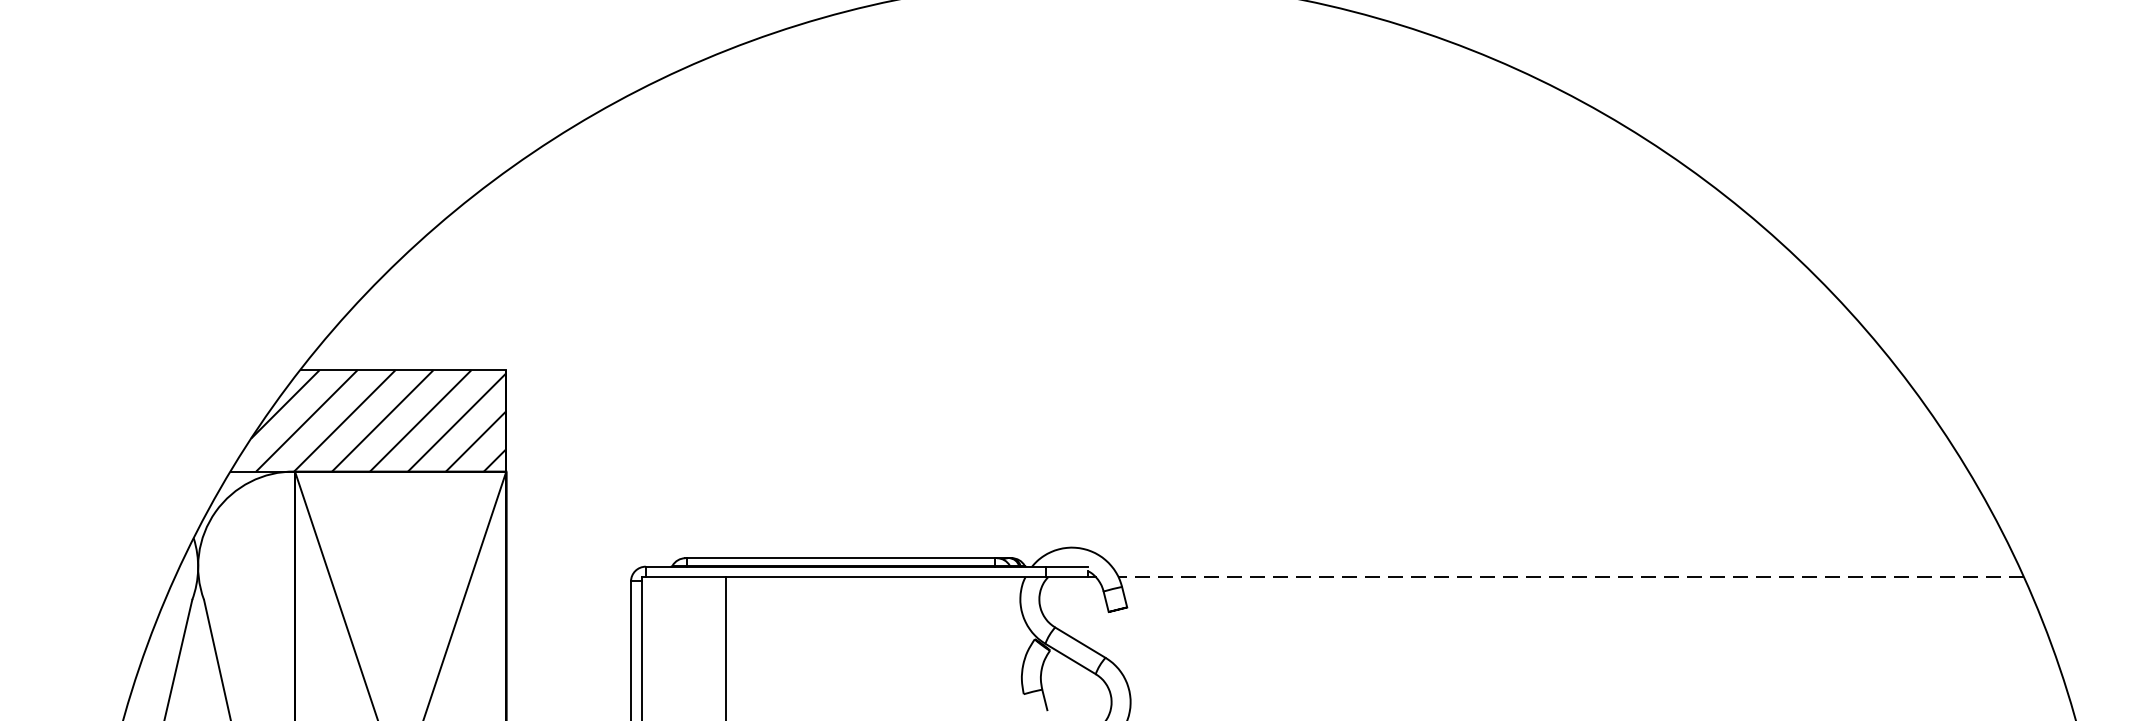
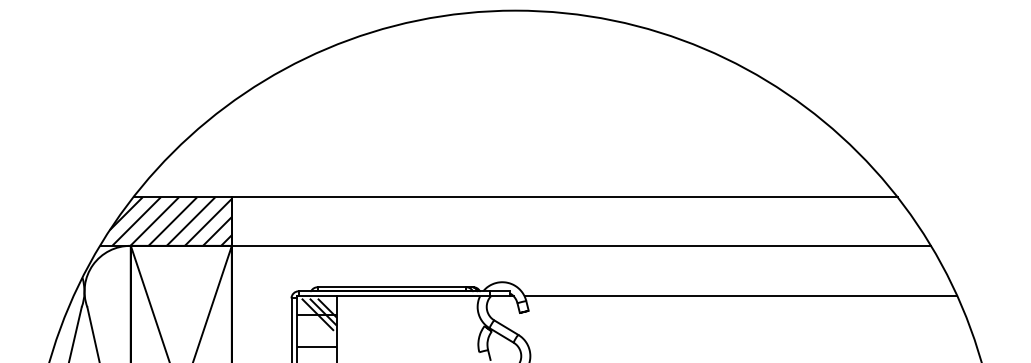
line: (1202, 370) -> (564, 197), added
line: (1237, 470) -> (581, 245), added
line: (1570, 577) -> (740, 296), dashed -> solid
hatch: (683, 631) -> (316, 322), added

